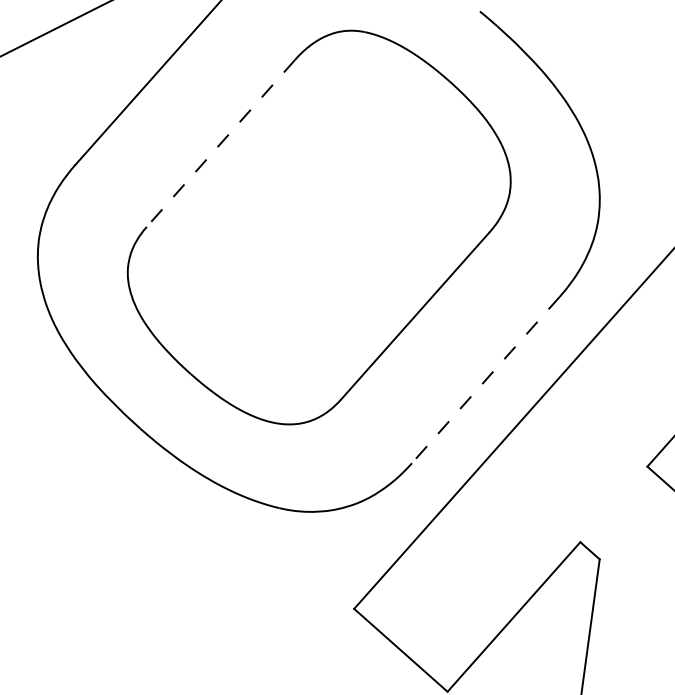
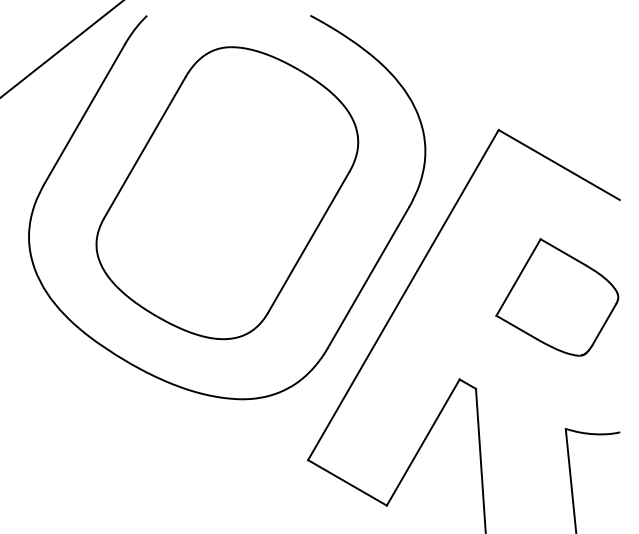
line: (220, 144) -> (144, 148), dashed -> solid
line: (485, 379) -> (368, 277), dashed -> solid

